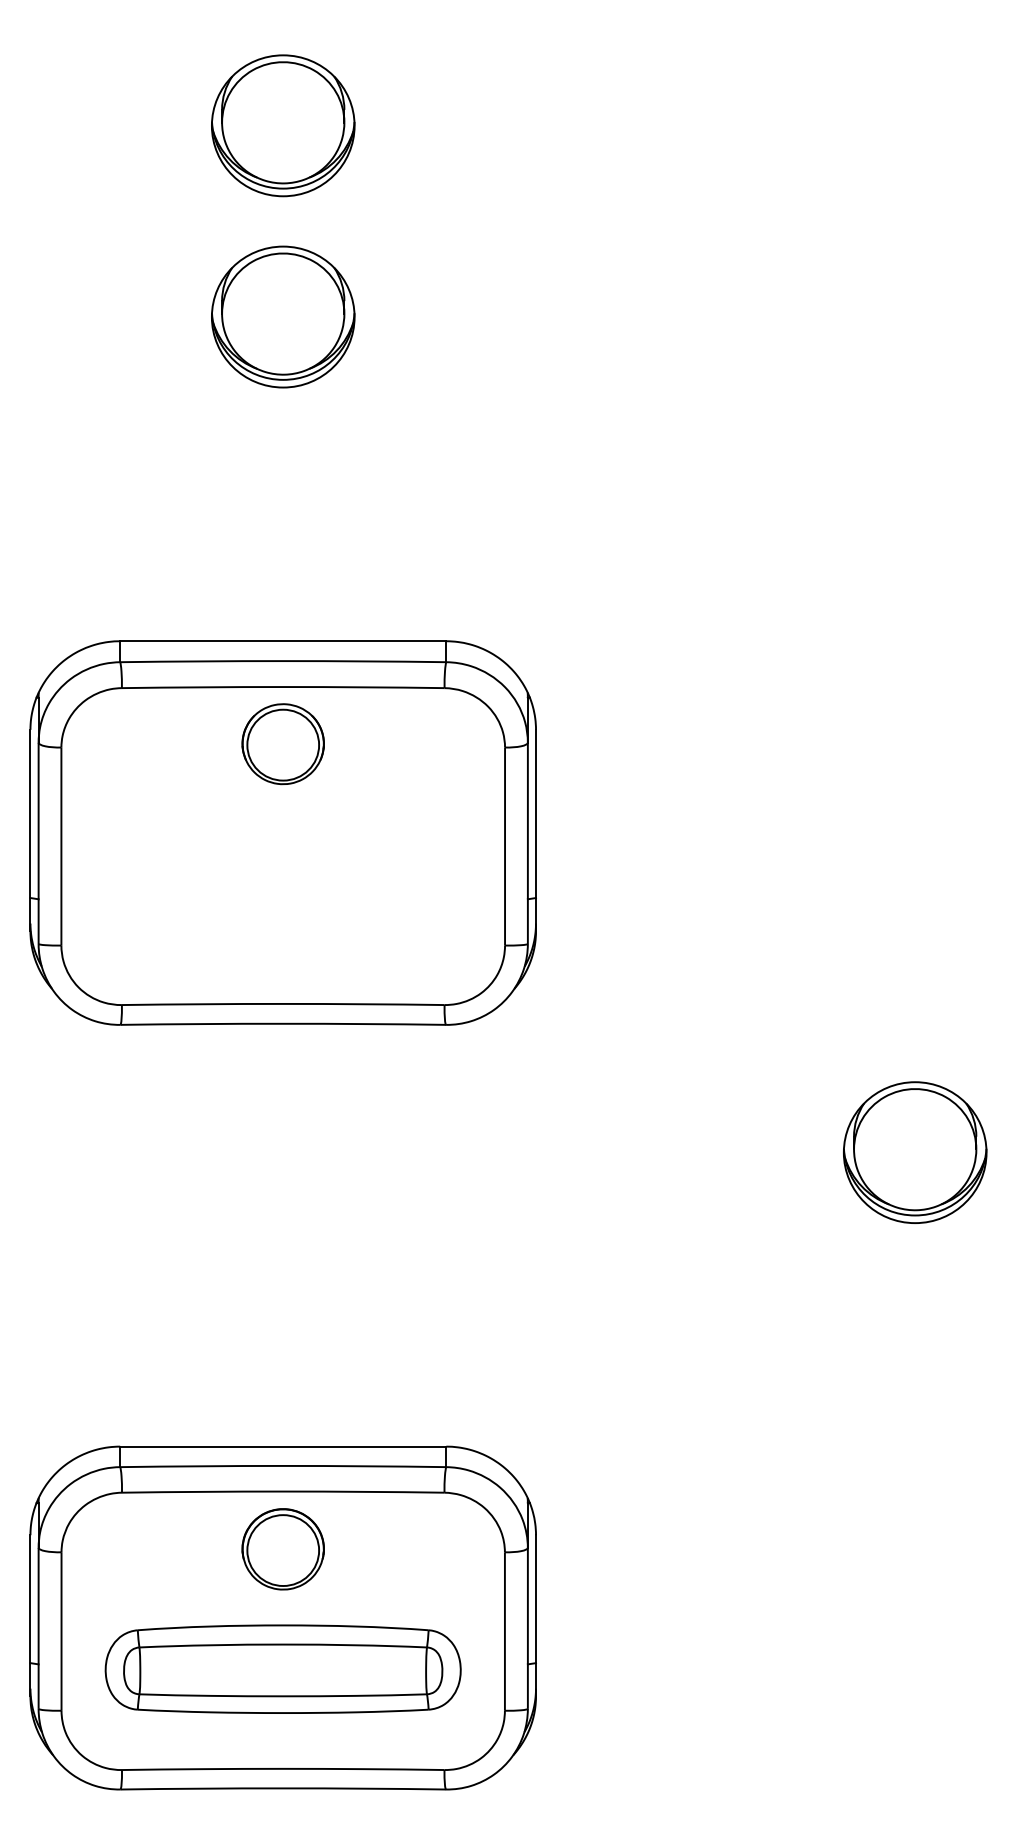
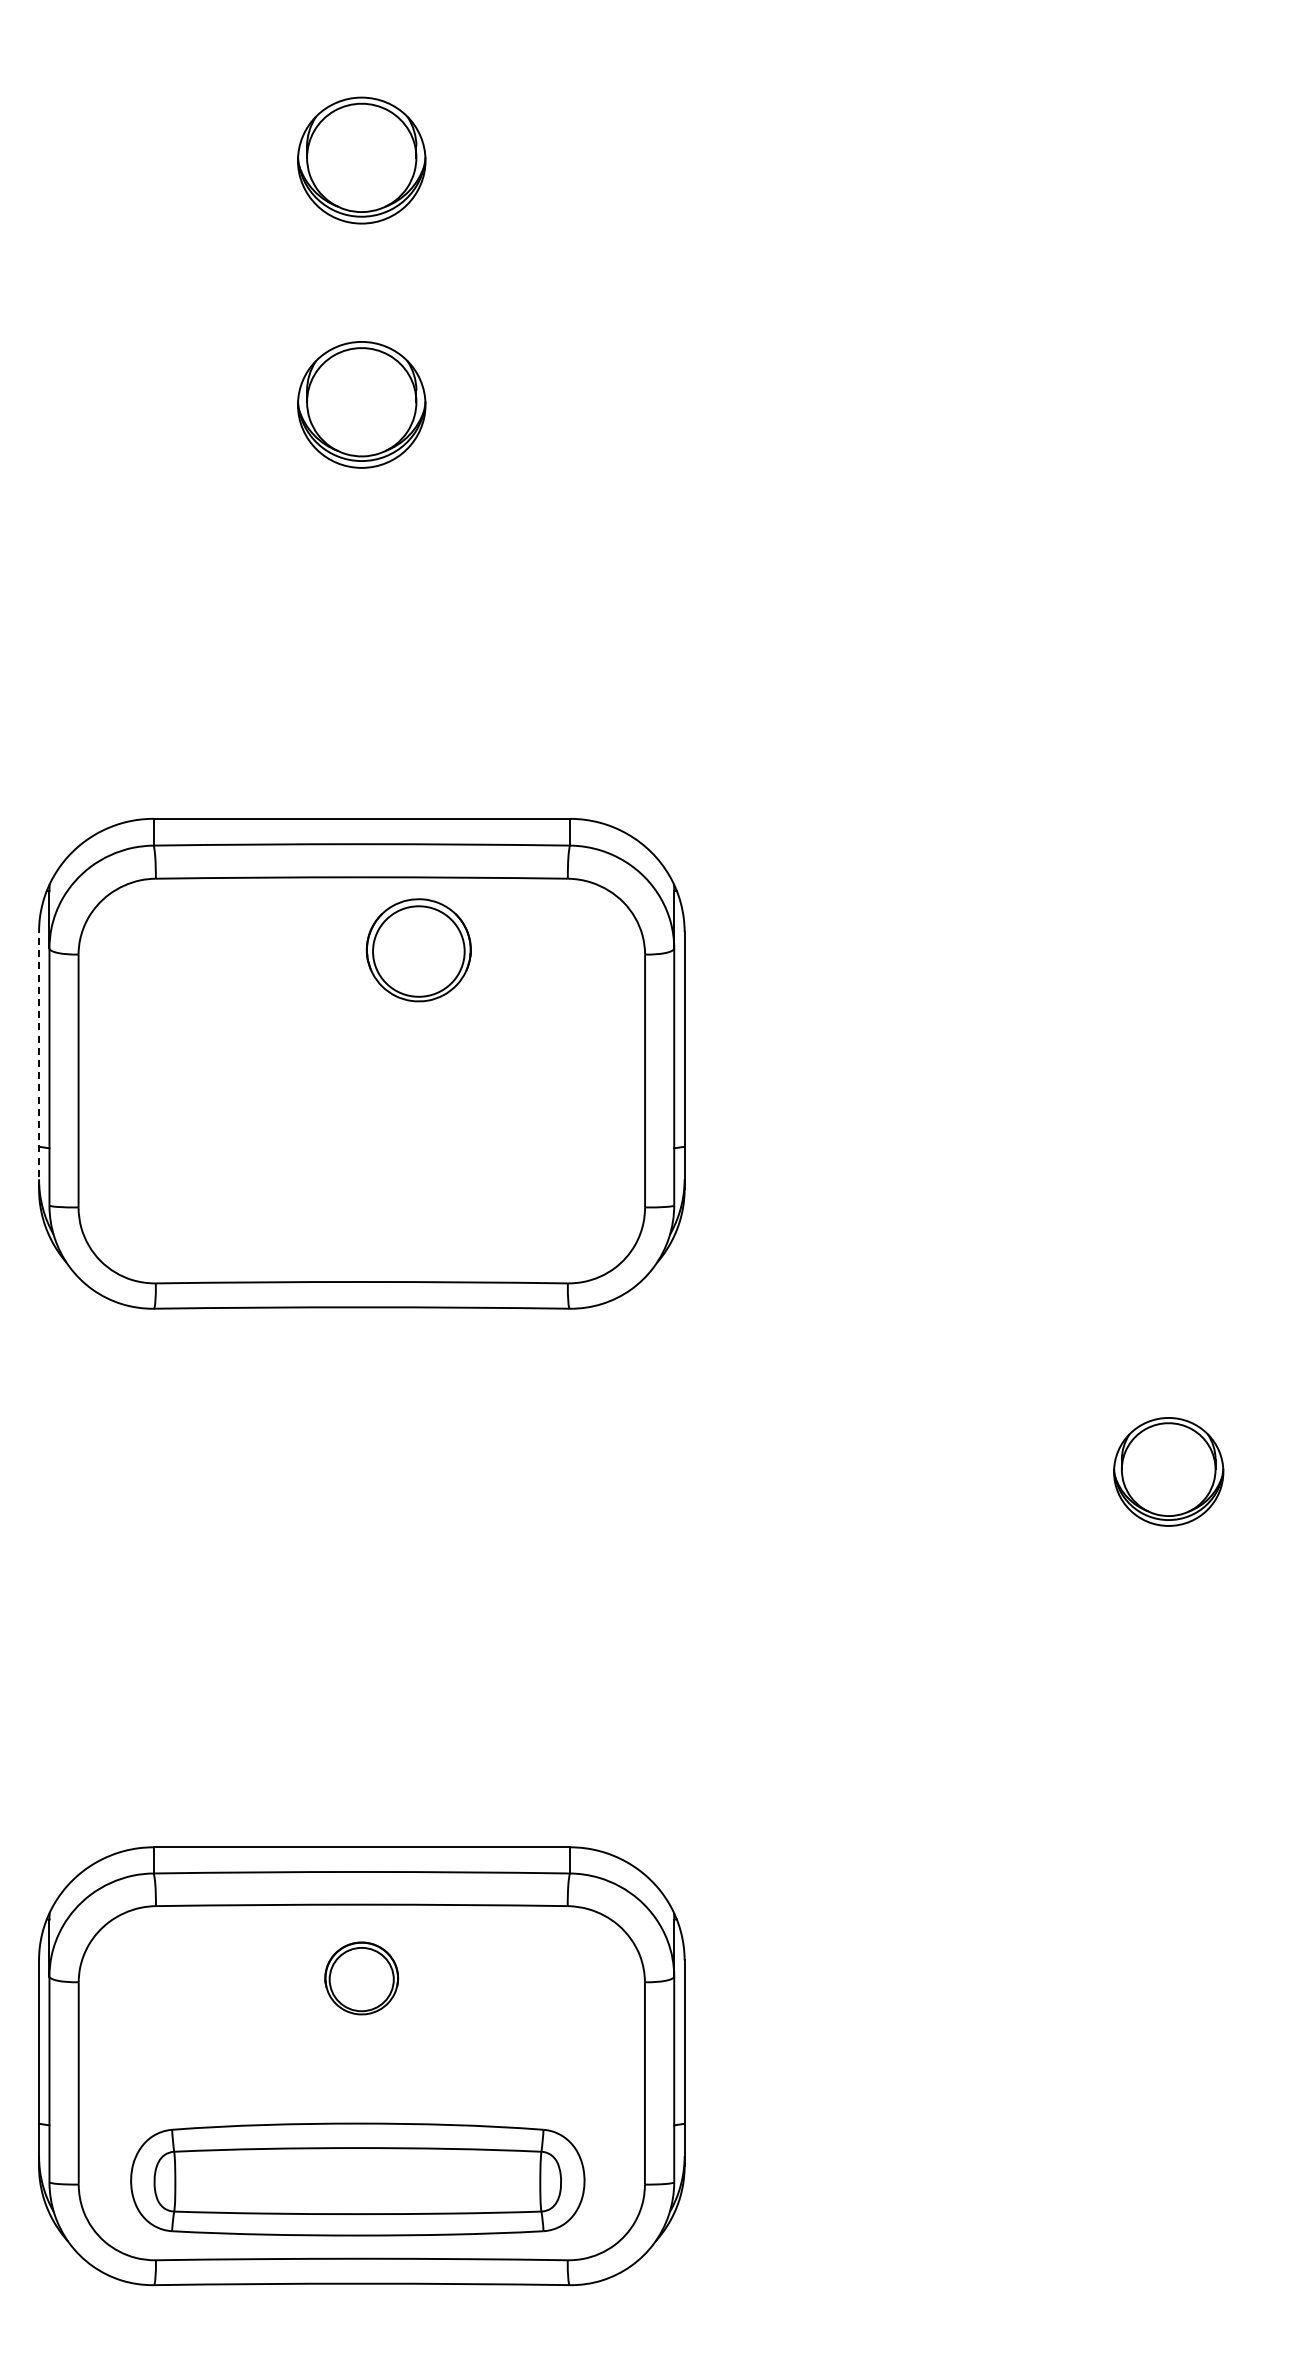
part: (282, 125) -> (361, 160), size x0.7
part: (282, 316) -> (361, 404), size x0.7
part: (282, 744) -> (418, 950), moved
line: (30, 830) -> (39, 1060), solid -> dashed
part: (914, 1152) -> (1168, 1471), size x0.6
part: (282, 1549) -> (361, 1978), size x0.7
part: (282, 1669) -> (357, 2179), moved

